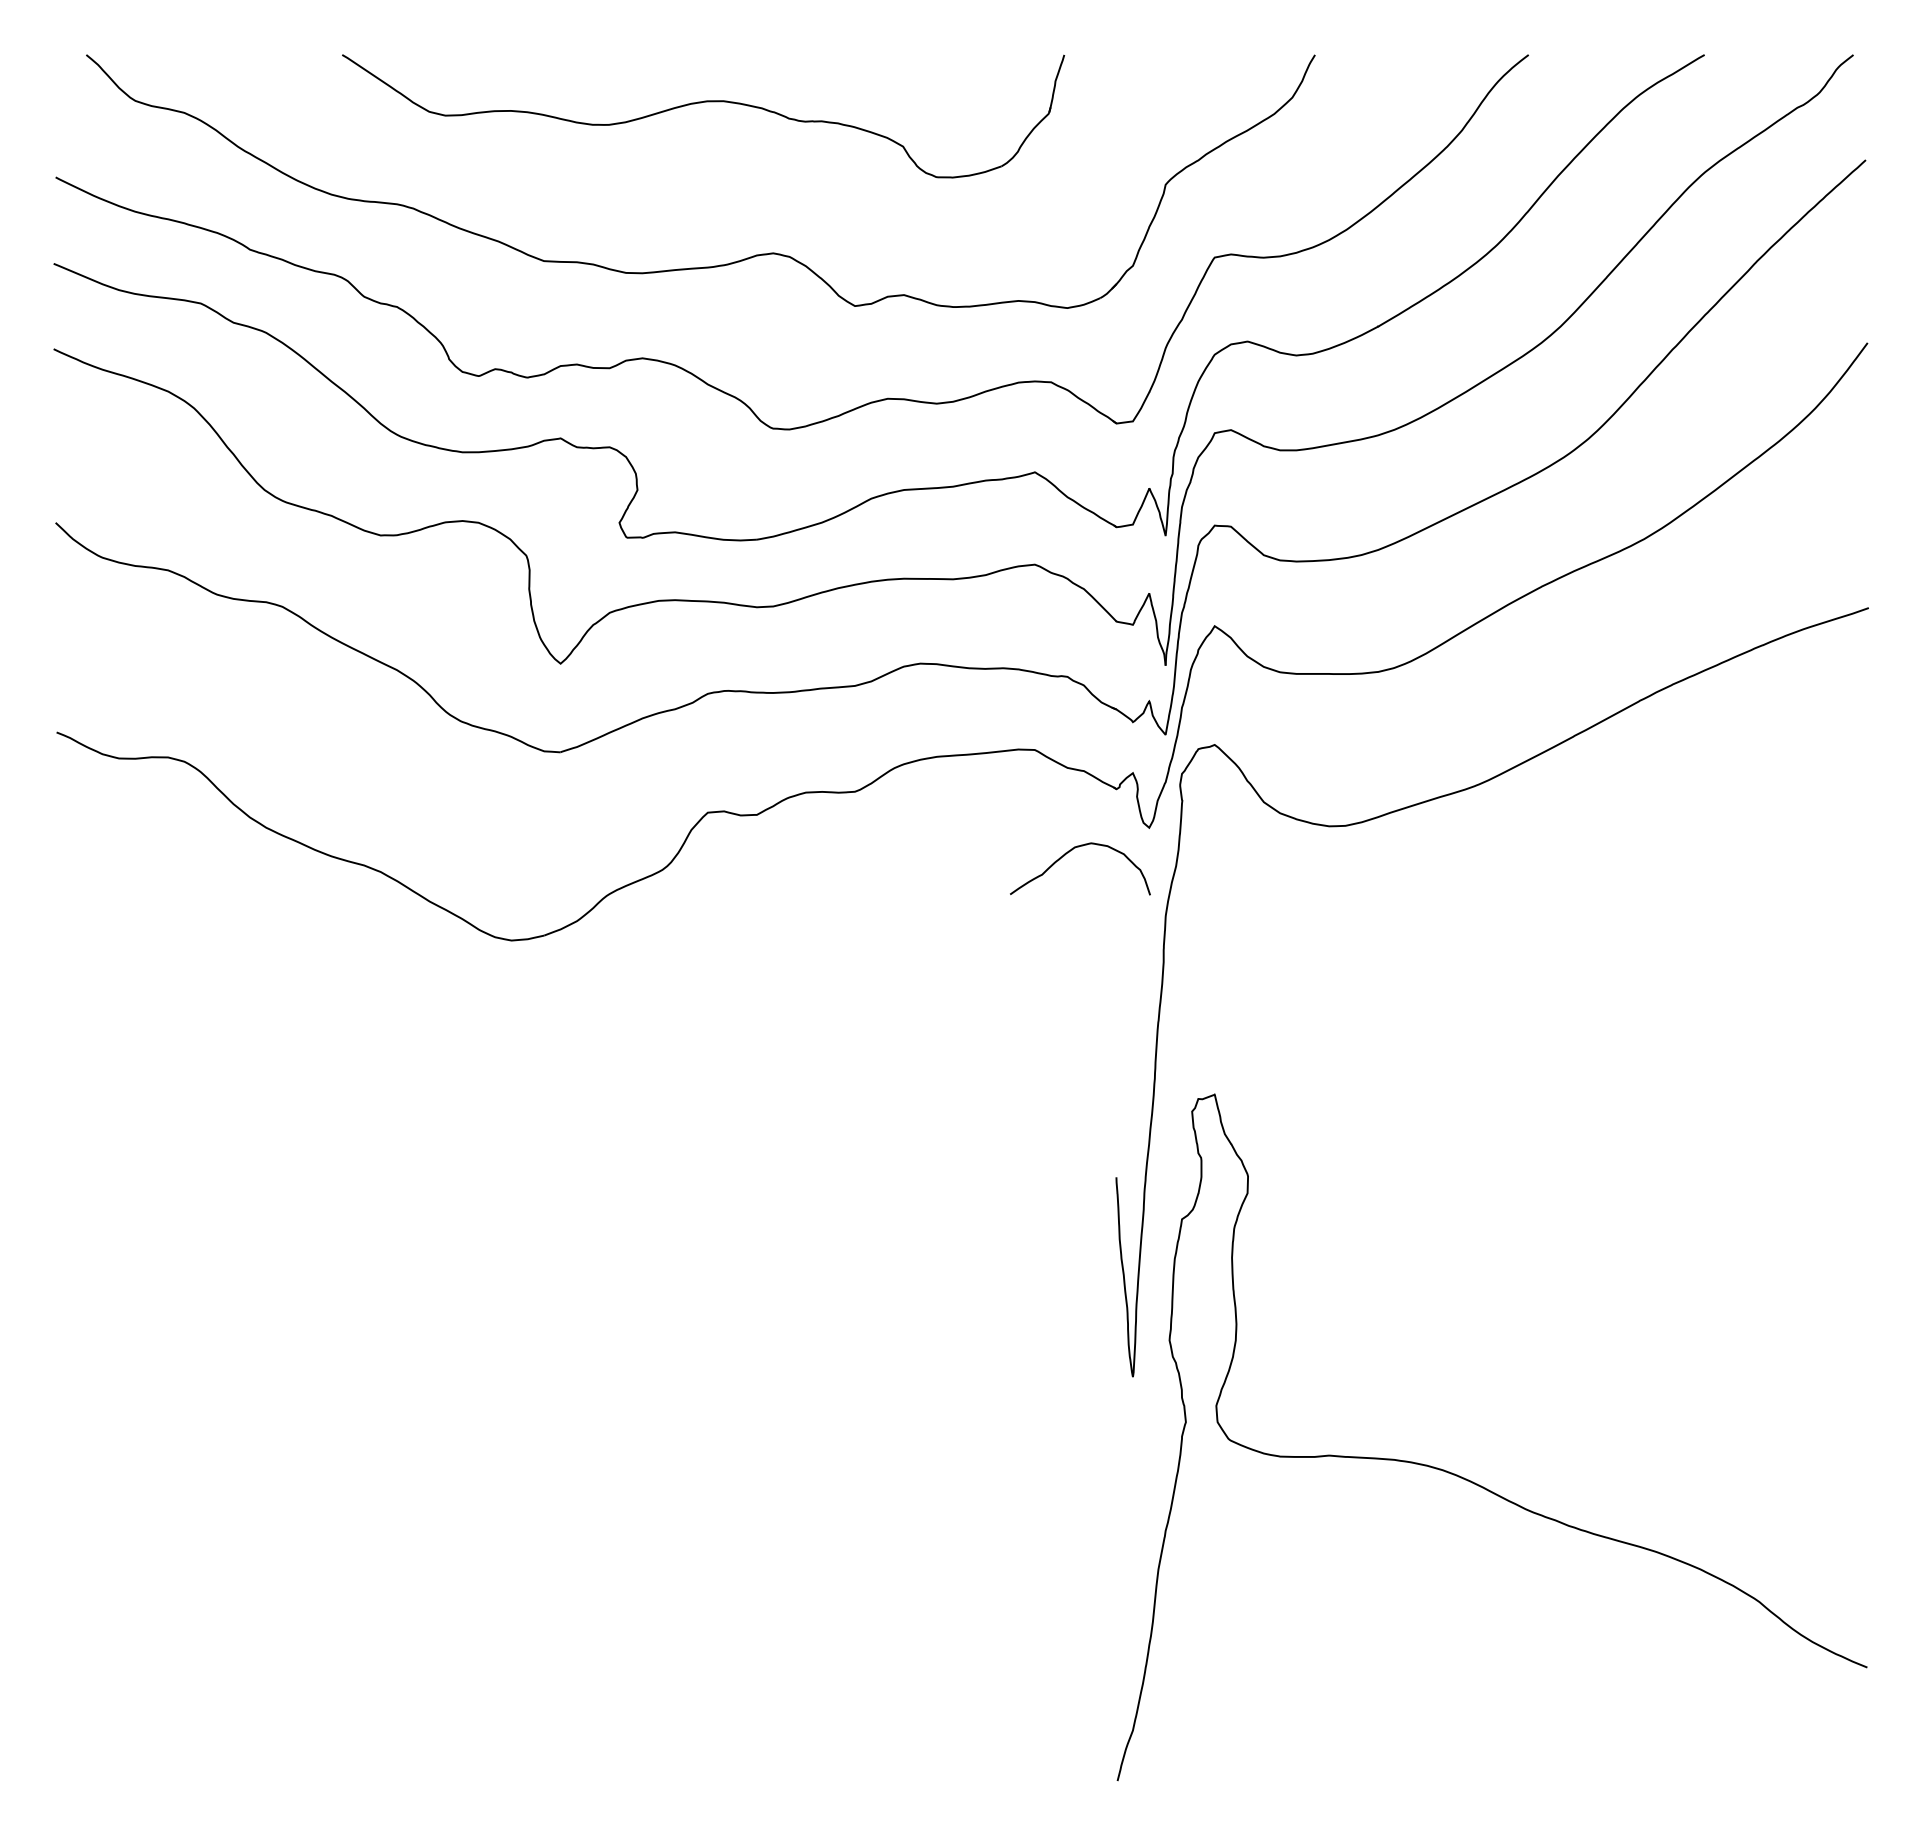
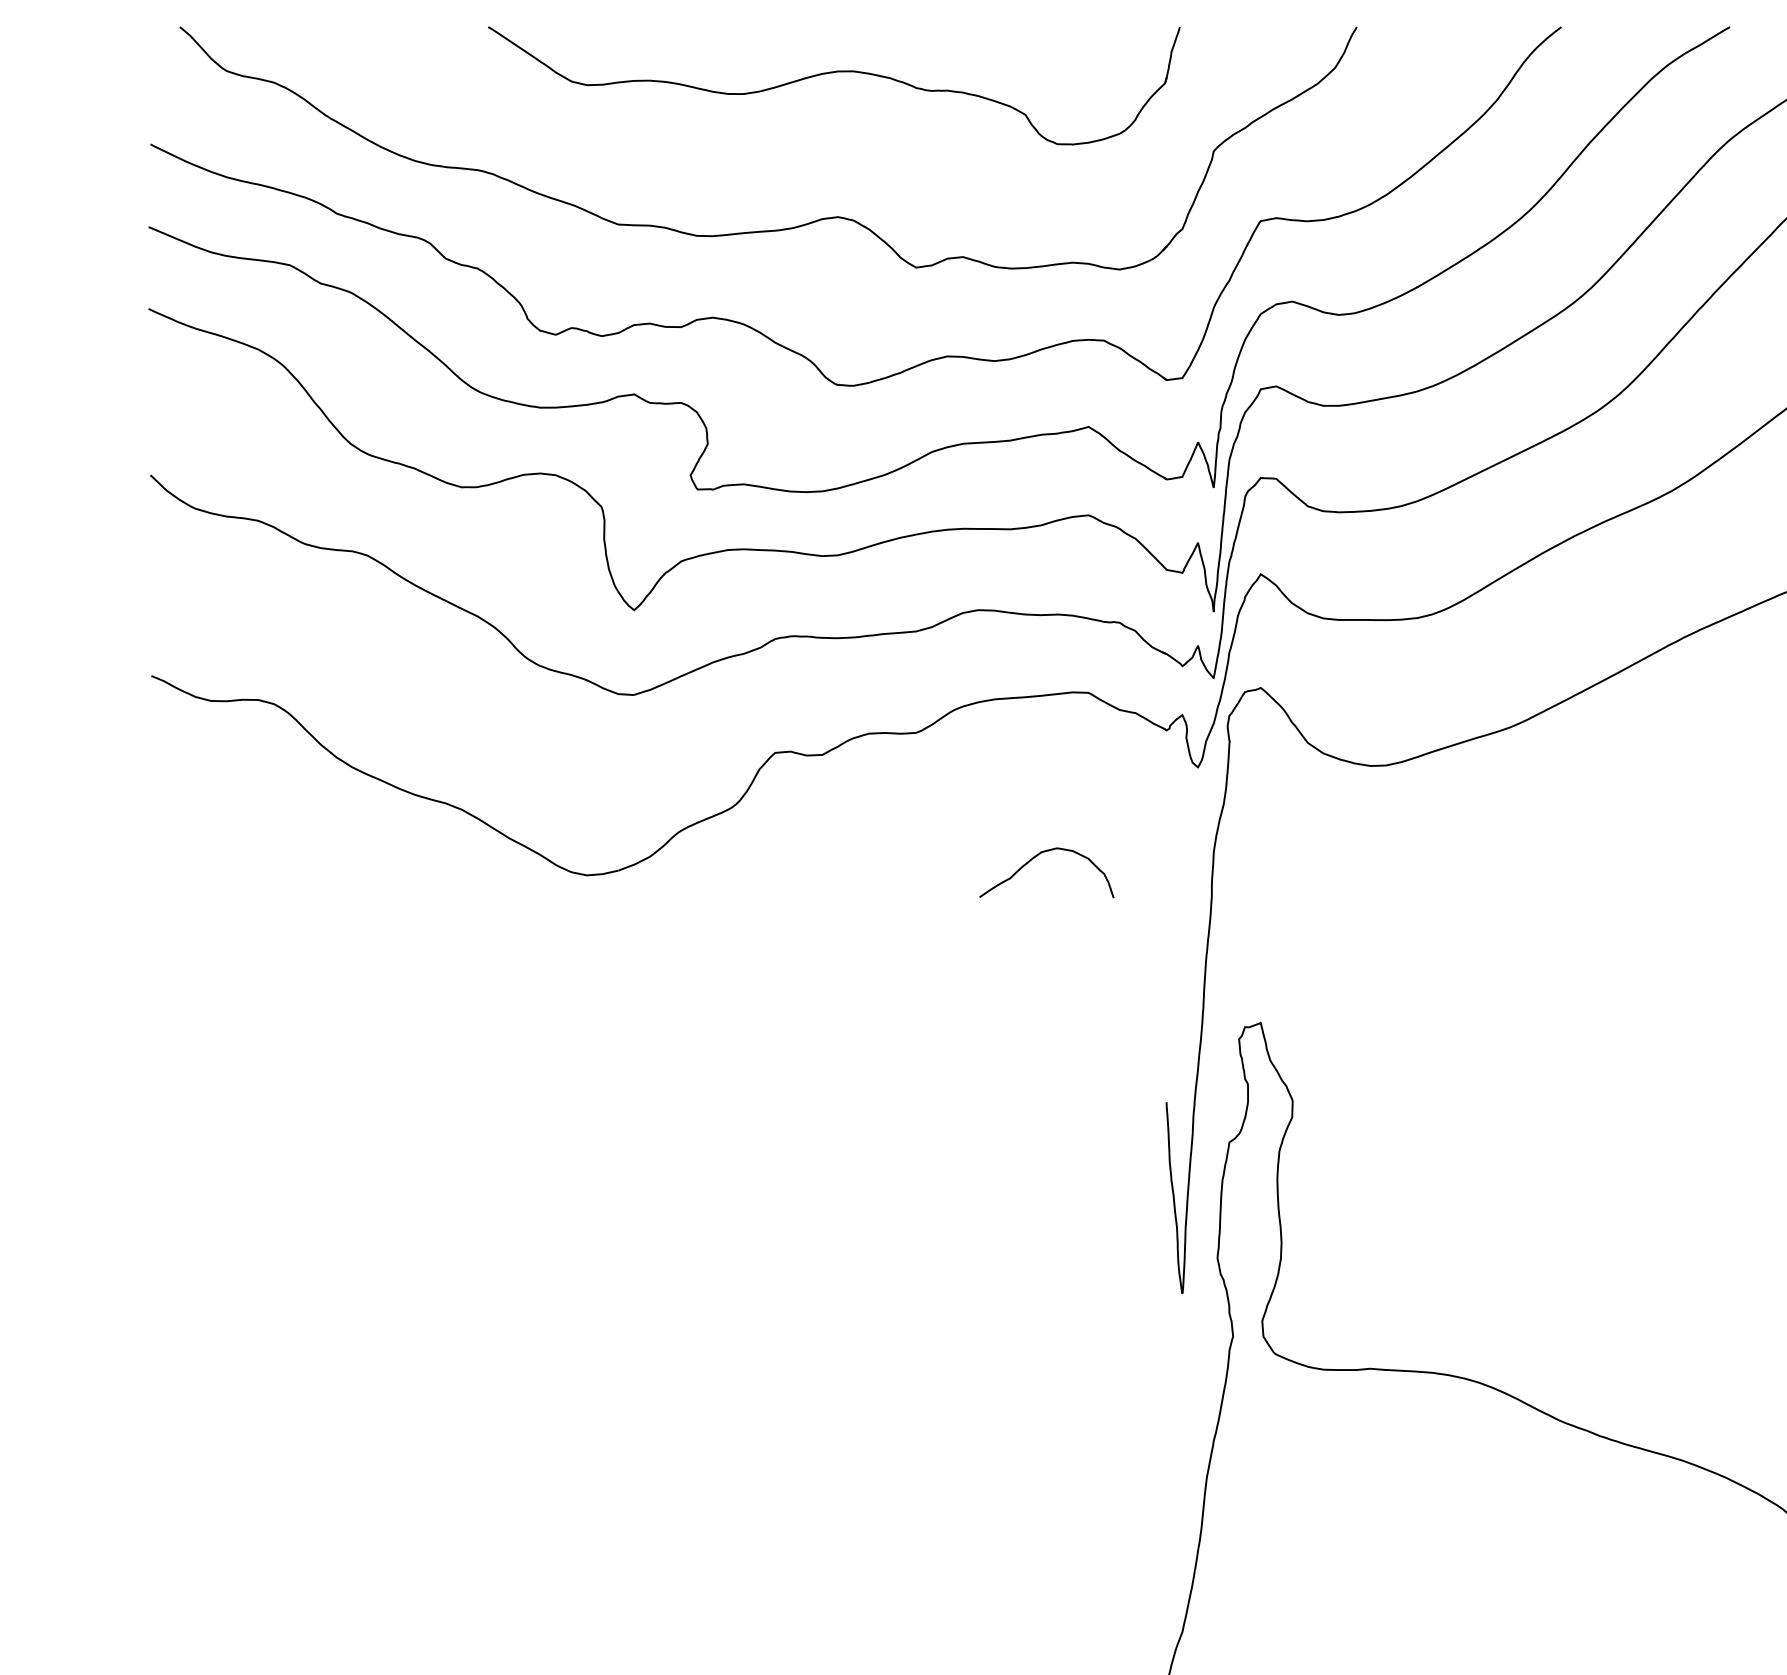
part: (701, 103) -> (832, 73), moved
curve: (1068, 853) -> (1035, 858), moved

